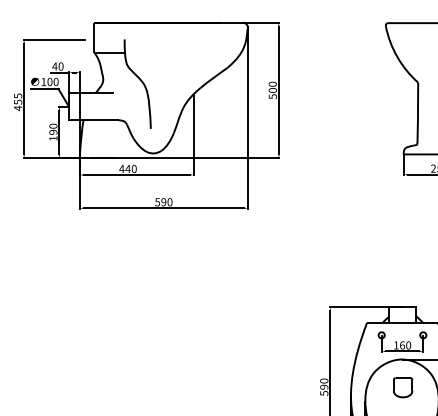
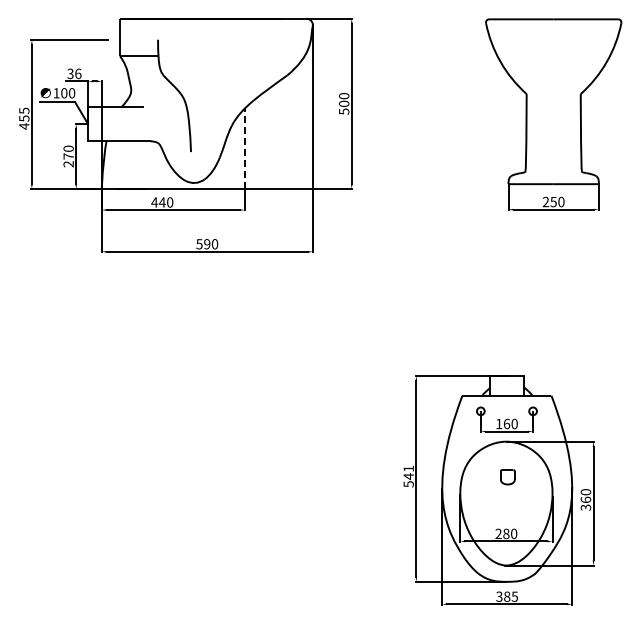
text: (58, 66) -> (74, 73), 40 -> 36
line: (193, 126) -> (244, 149), solid -> dashed
text: (53, 135) -> (68, 160), 190 -> 270
text: (324, 384) -> (408, 472), 590 -> 541
part: (402, 388) -> (507, 477), size x0.6

